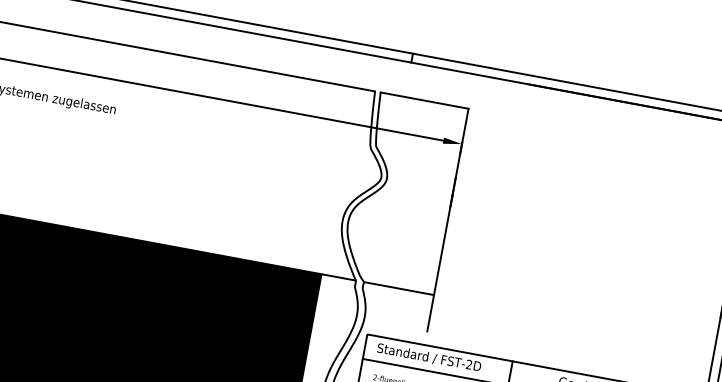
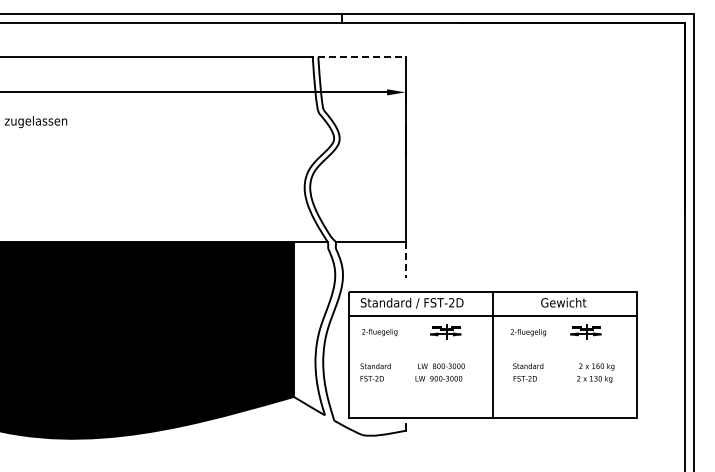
line: (424, 100) -> (361, 57), solid -> dashed
line: (430, 313) -> (405, 260), solid -> dashed

